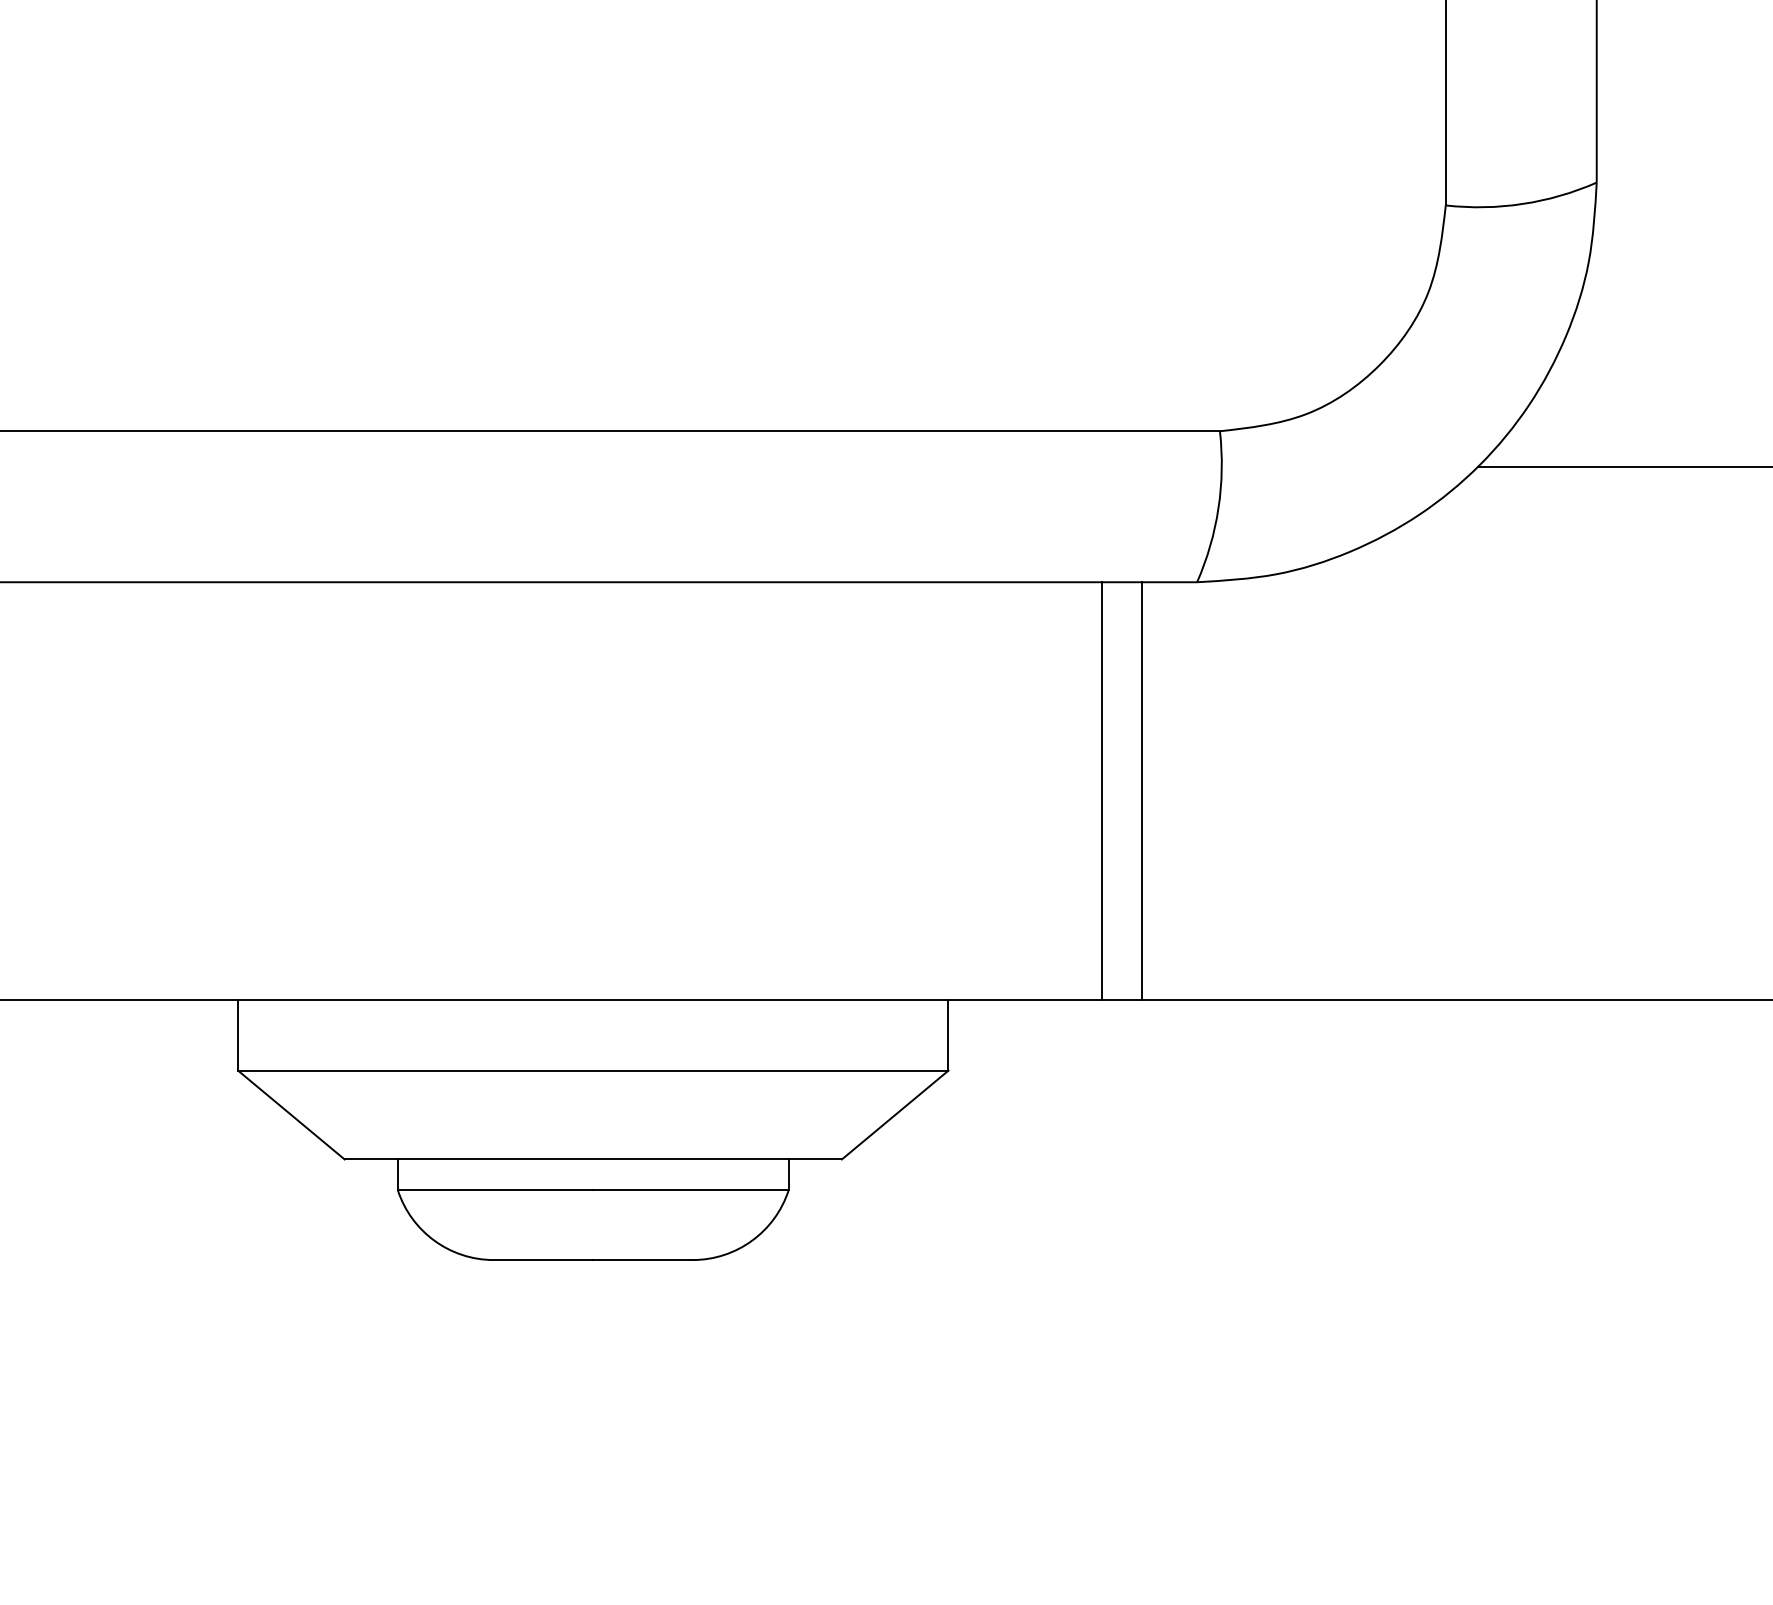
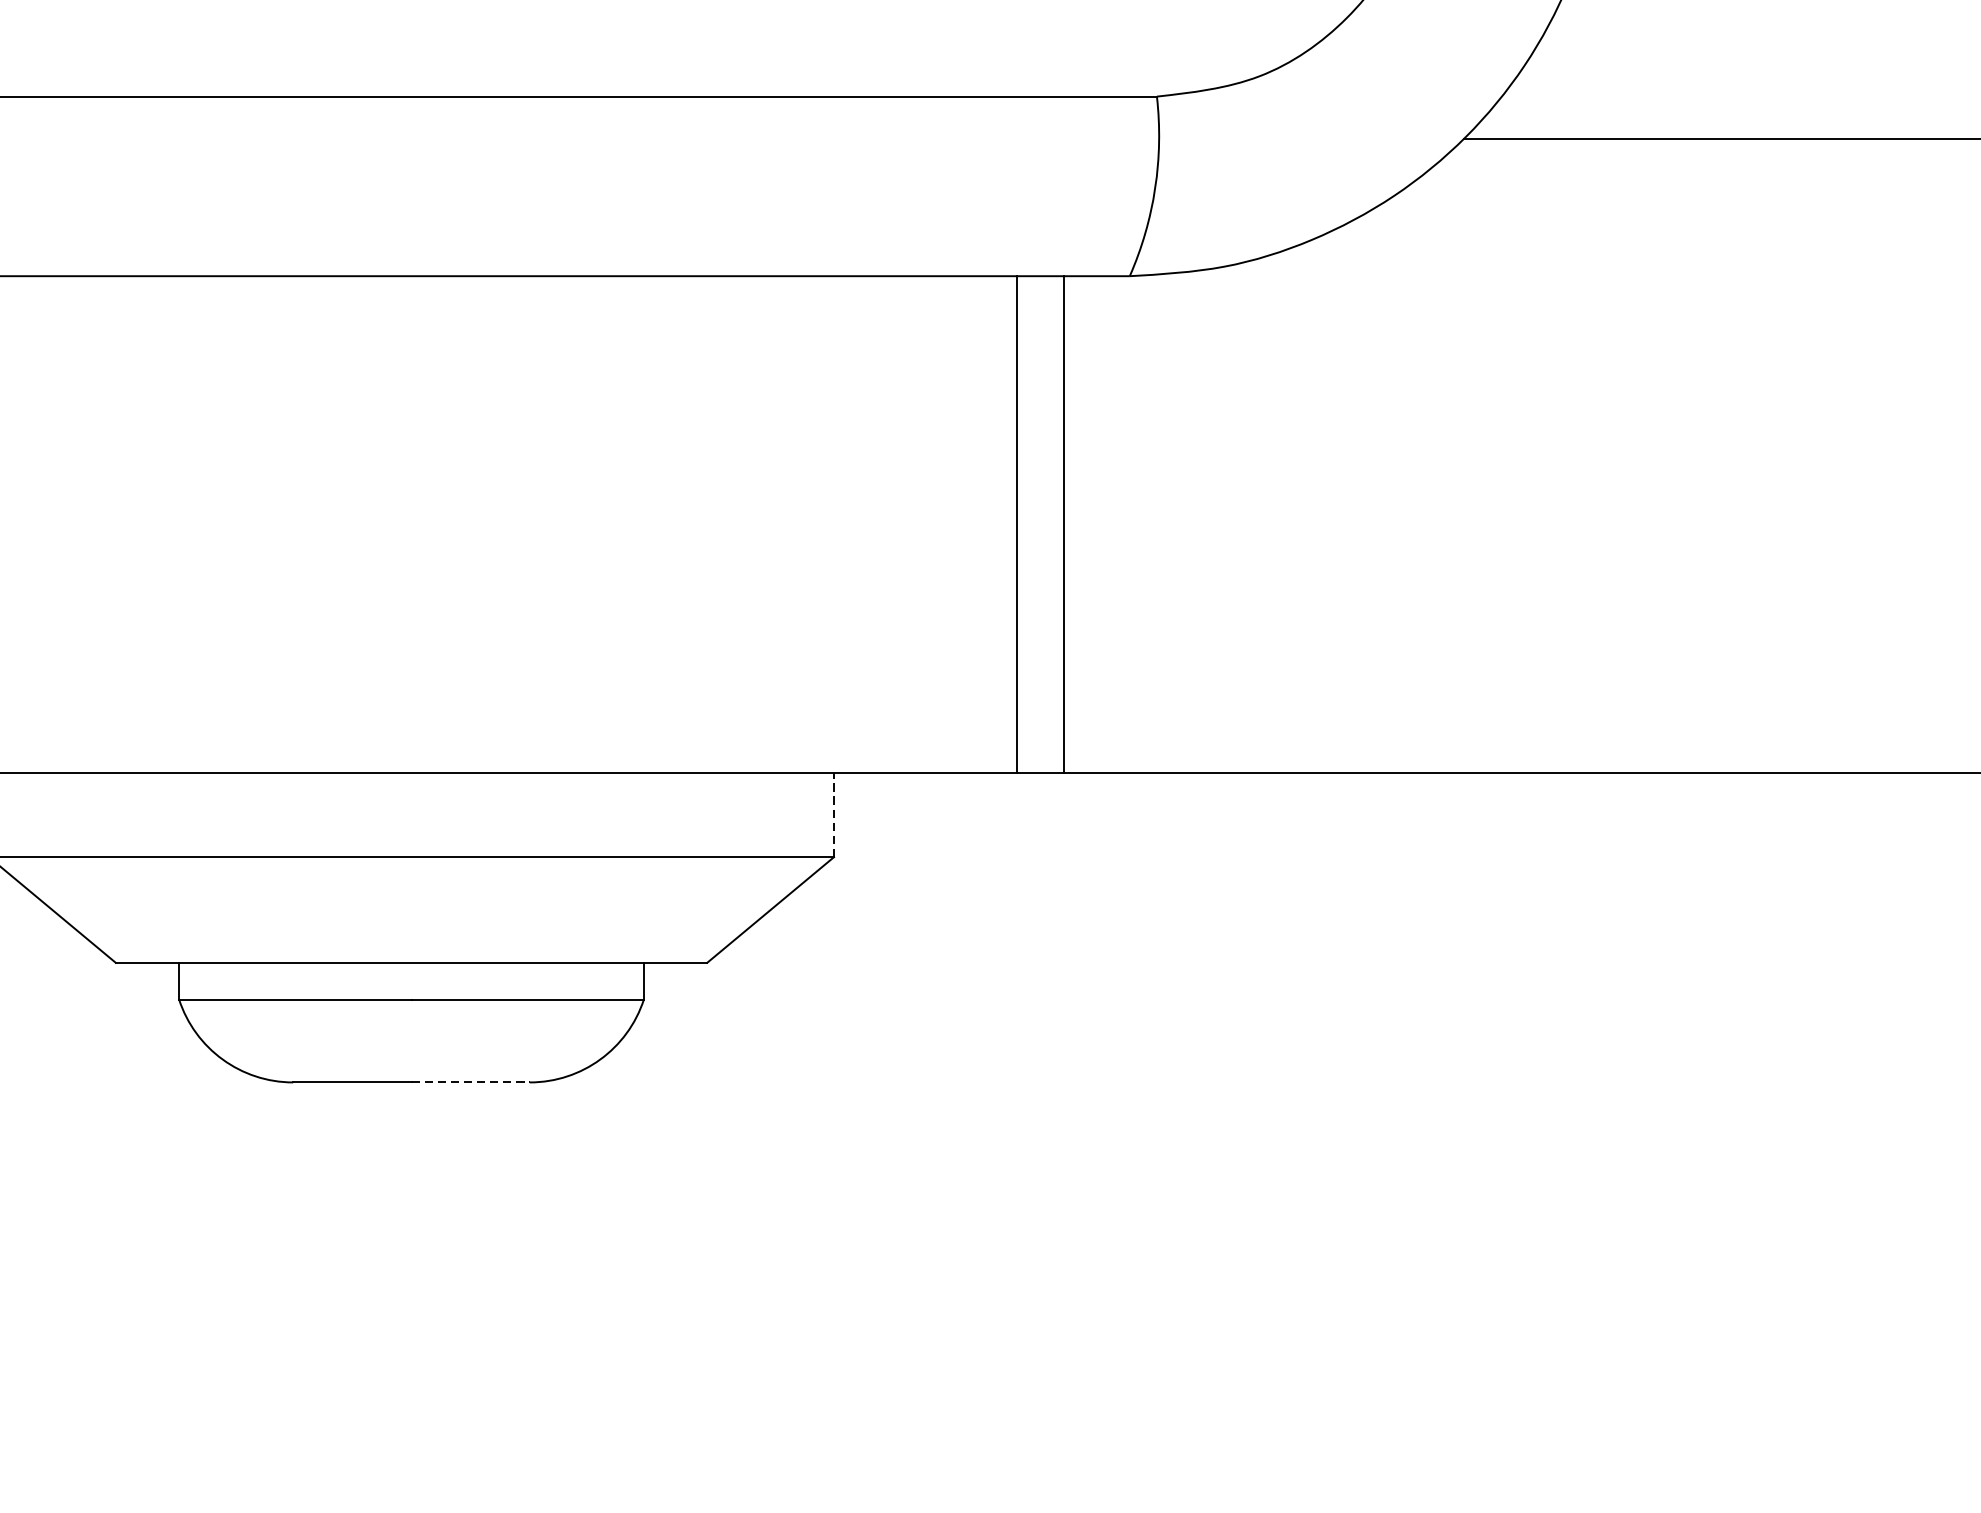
line: (948, 1035) -> (834, 815), solid -> dashed
line: (643, 1260) -> (471, 1082), solid -> dashed

